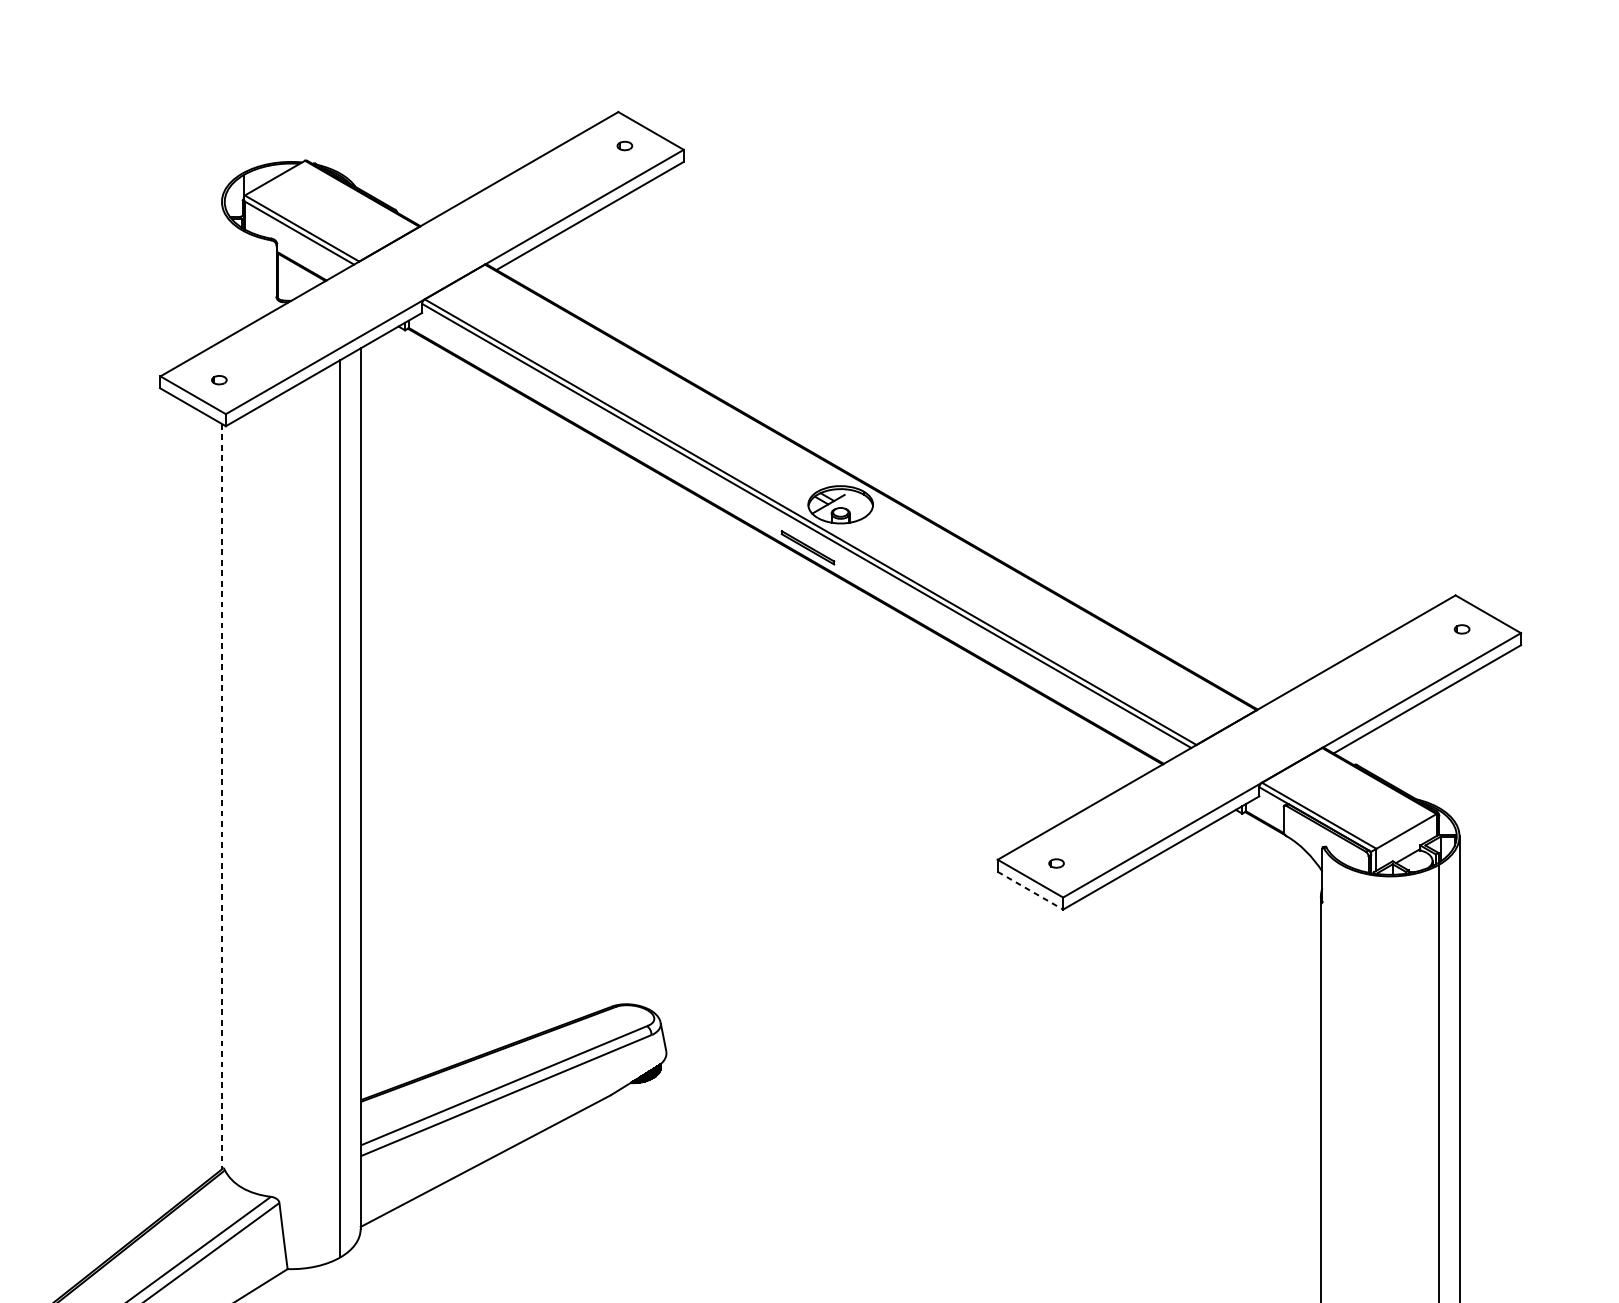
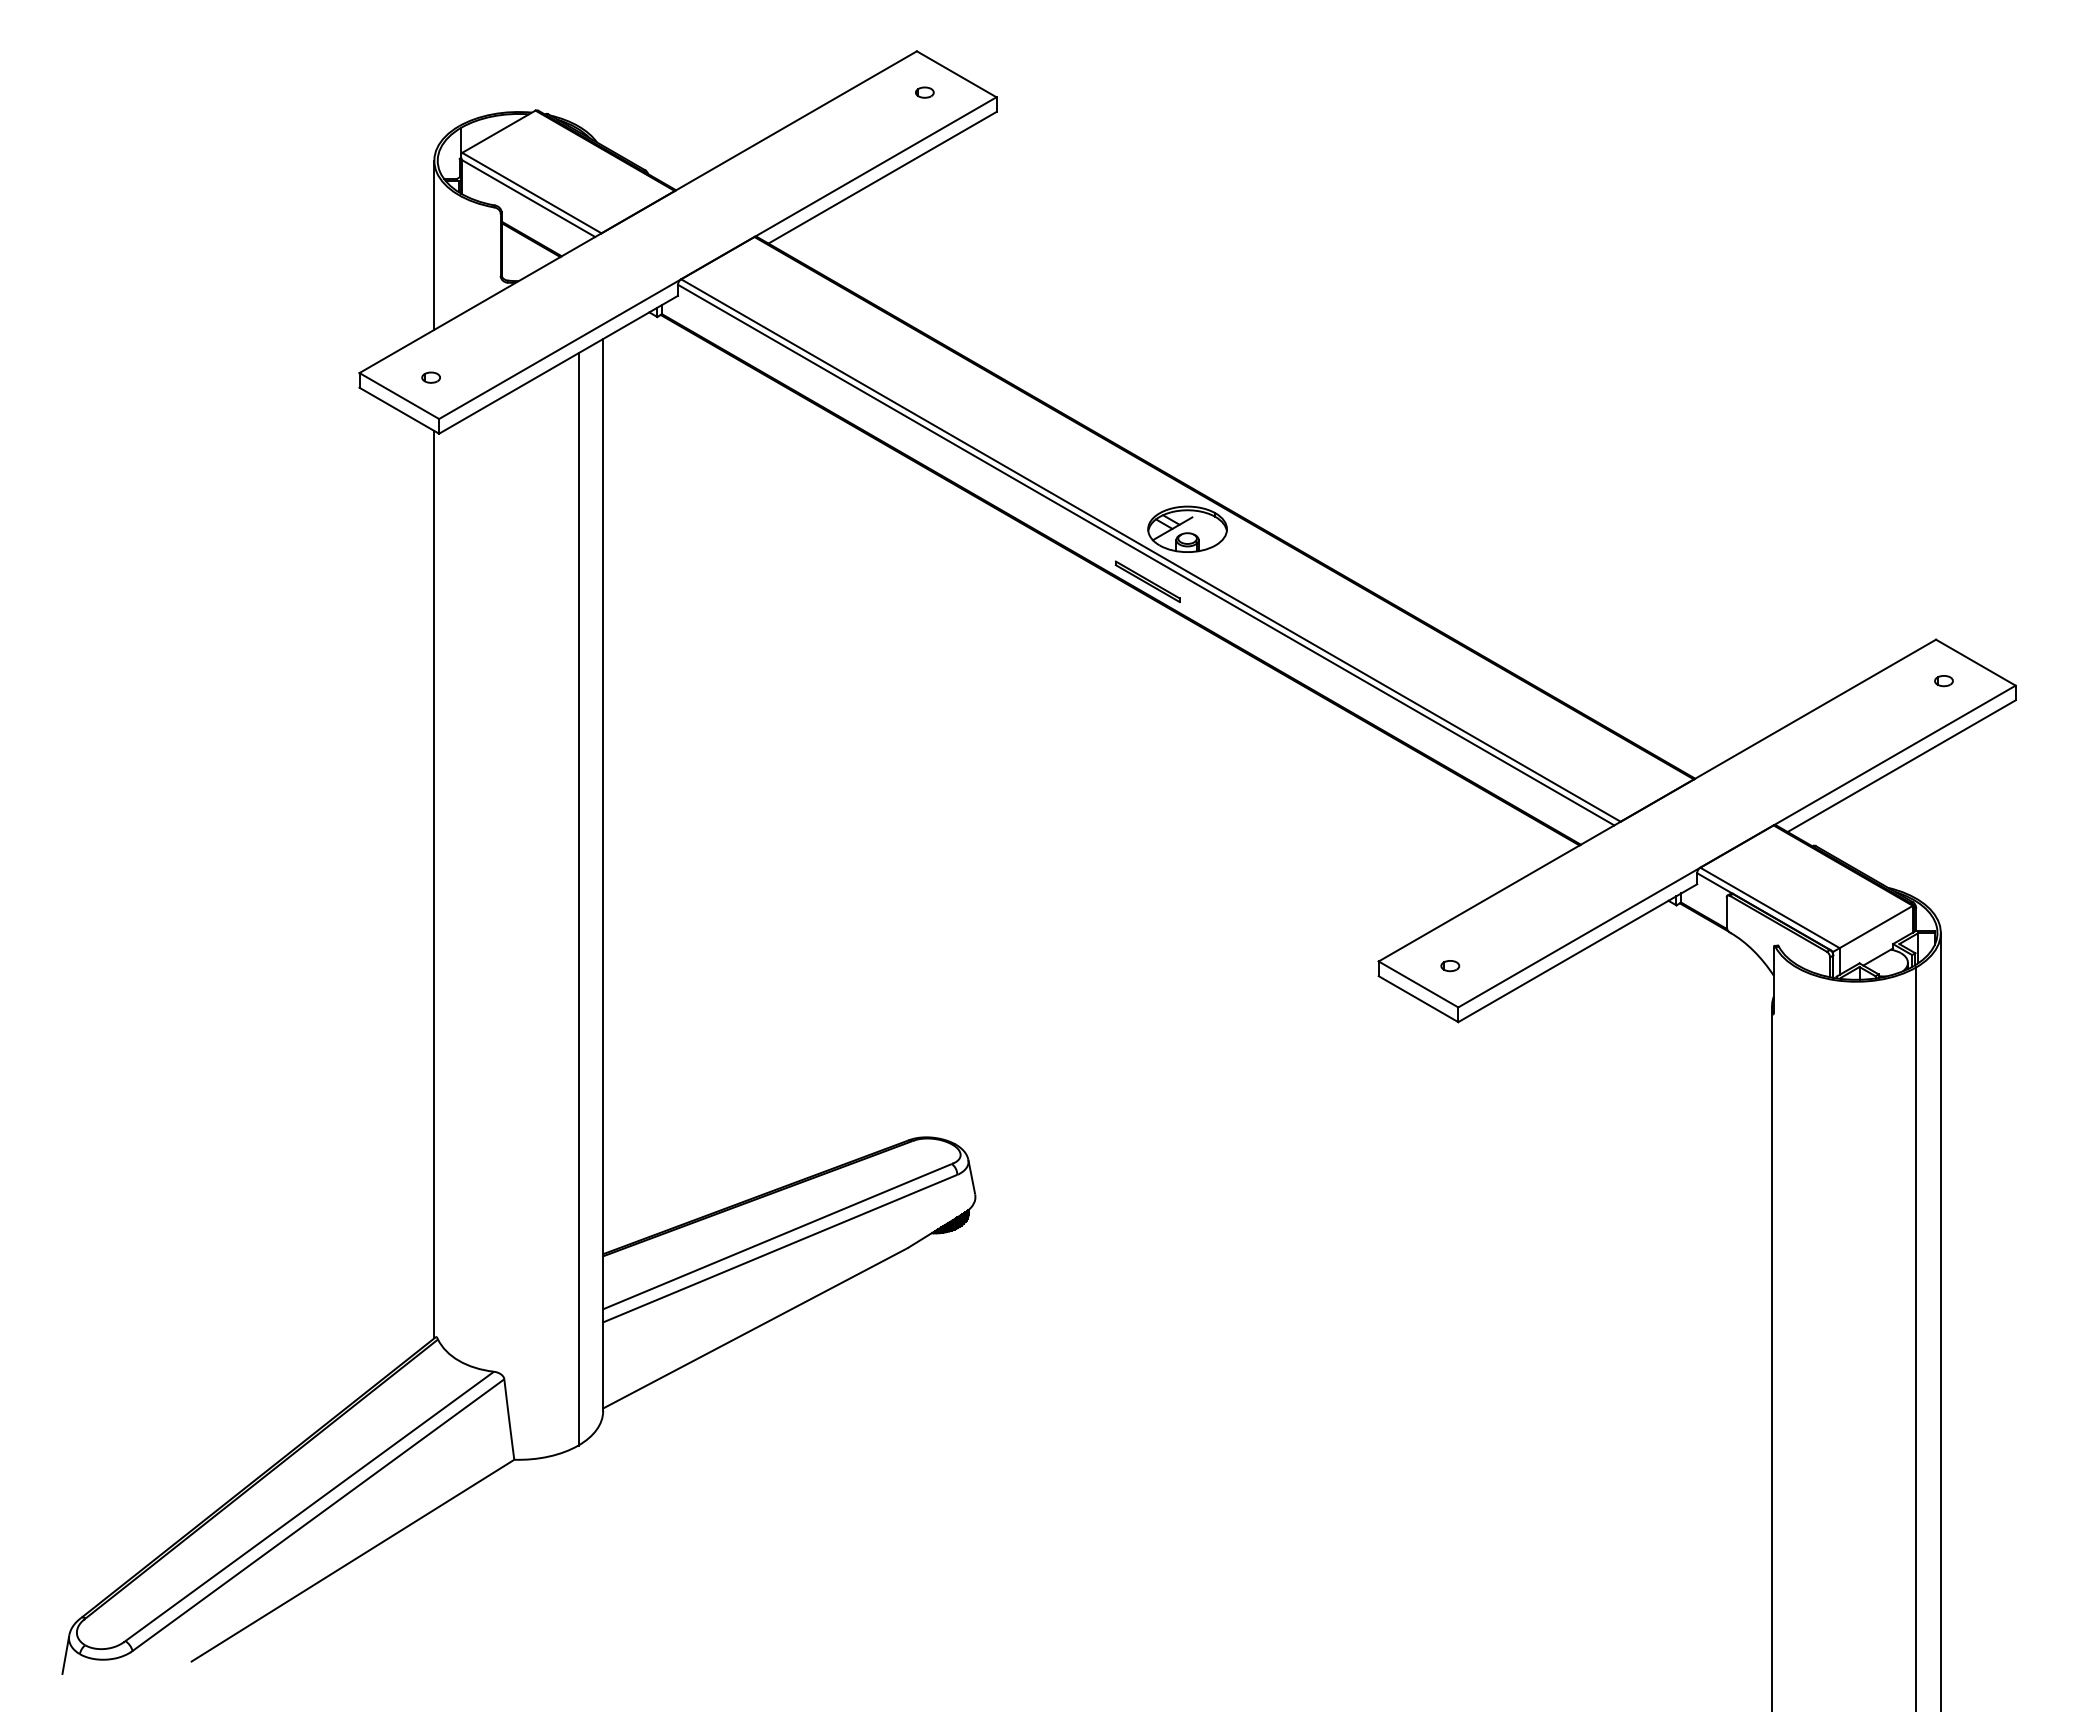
line: (222, 270) -> (434, 244), added
line: (222, 796) -> (434, 884), dashed -> solid
line: (1030, 891) -> (1418, 999), dashed -> solid

